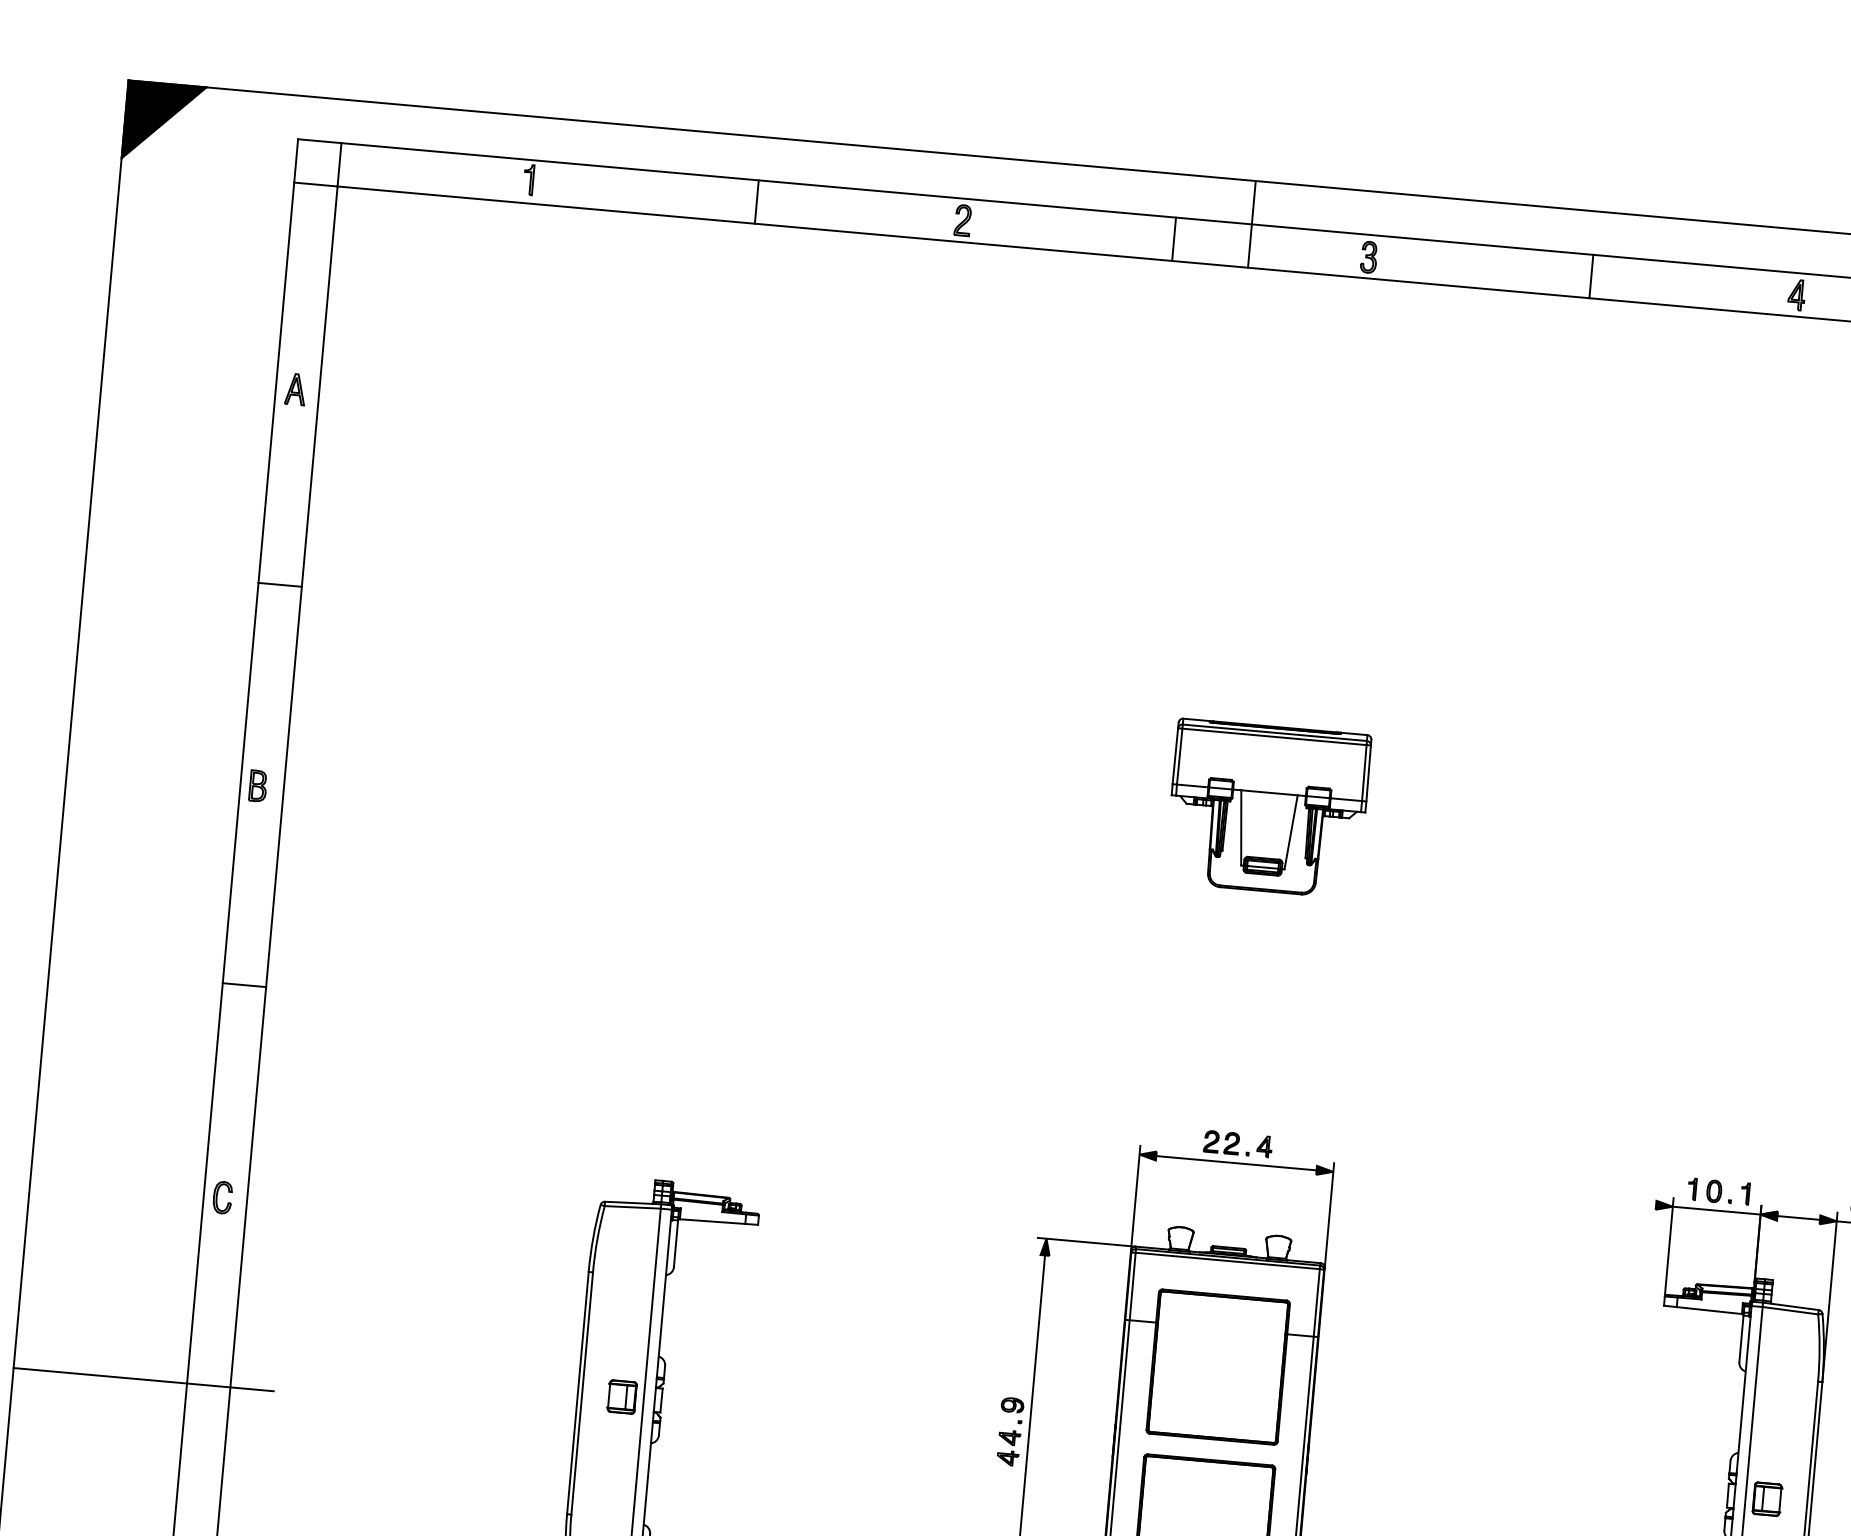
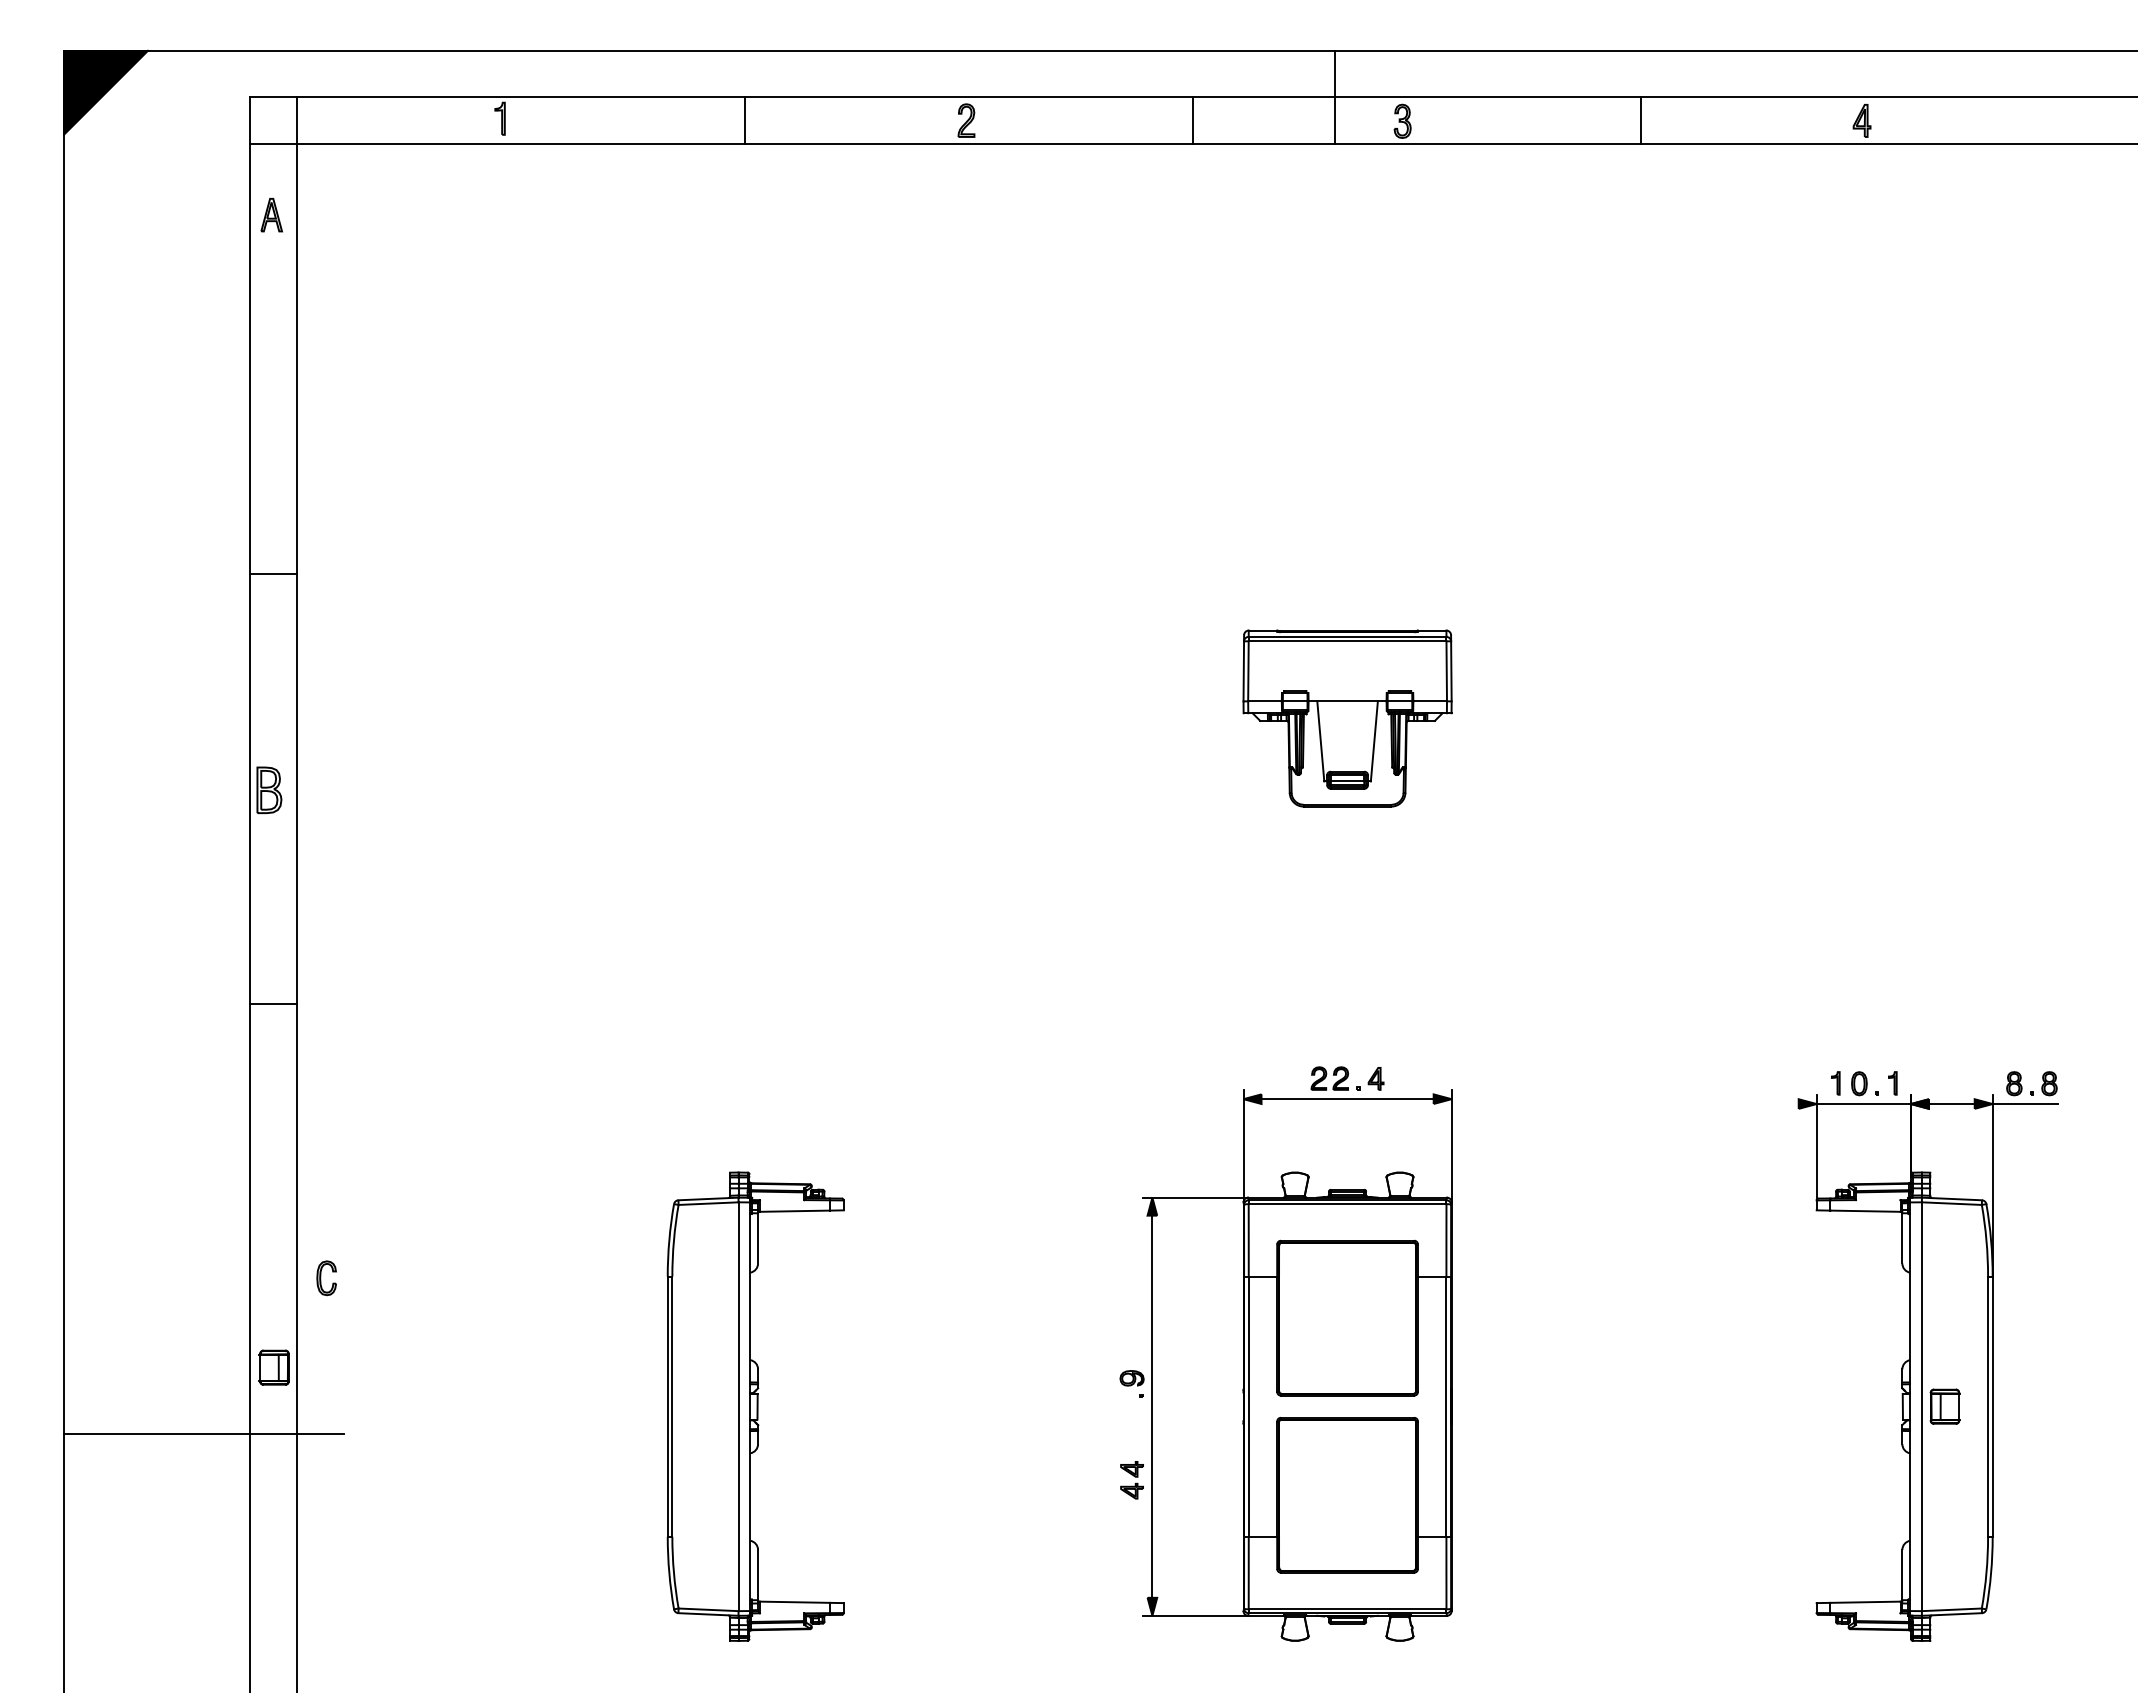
line: (1251, 223) -> (1334, 96), moved
part: (295, 389) -> (271, 215), moved
part: (258, 786) -> (269, 790), size x1.4
part: (222, 1197) -> (326, 1278), moved
part: (621, 1396) -> (273, 1367), moved
part: (1008, 1448) -> (1131, 1480), moved

